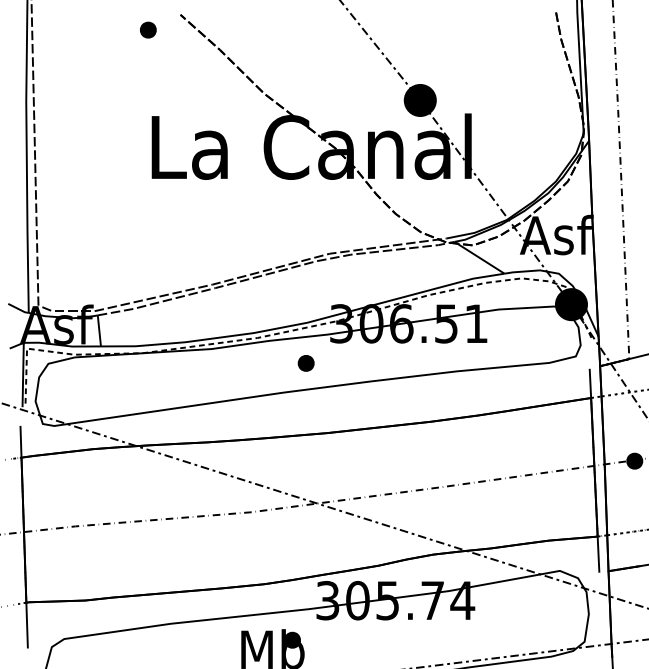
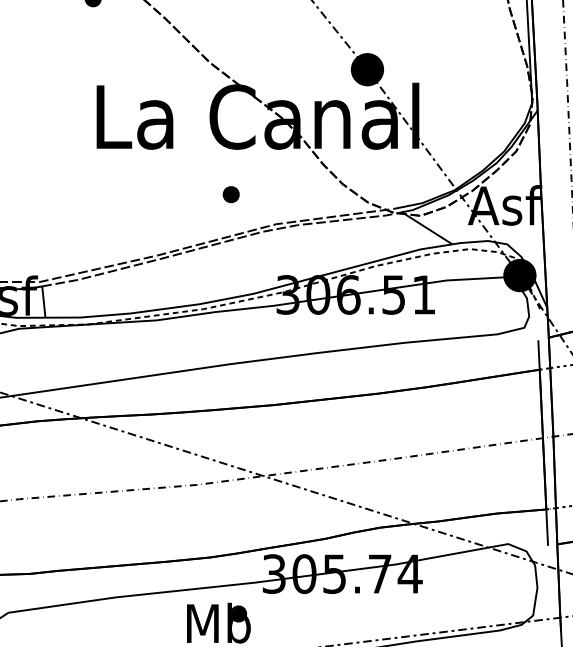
part: (305, 363) -> (230, 194), moved

